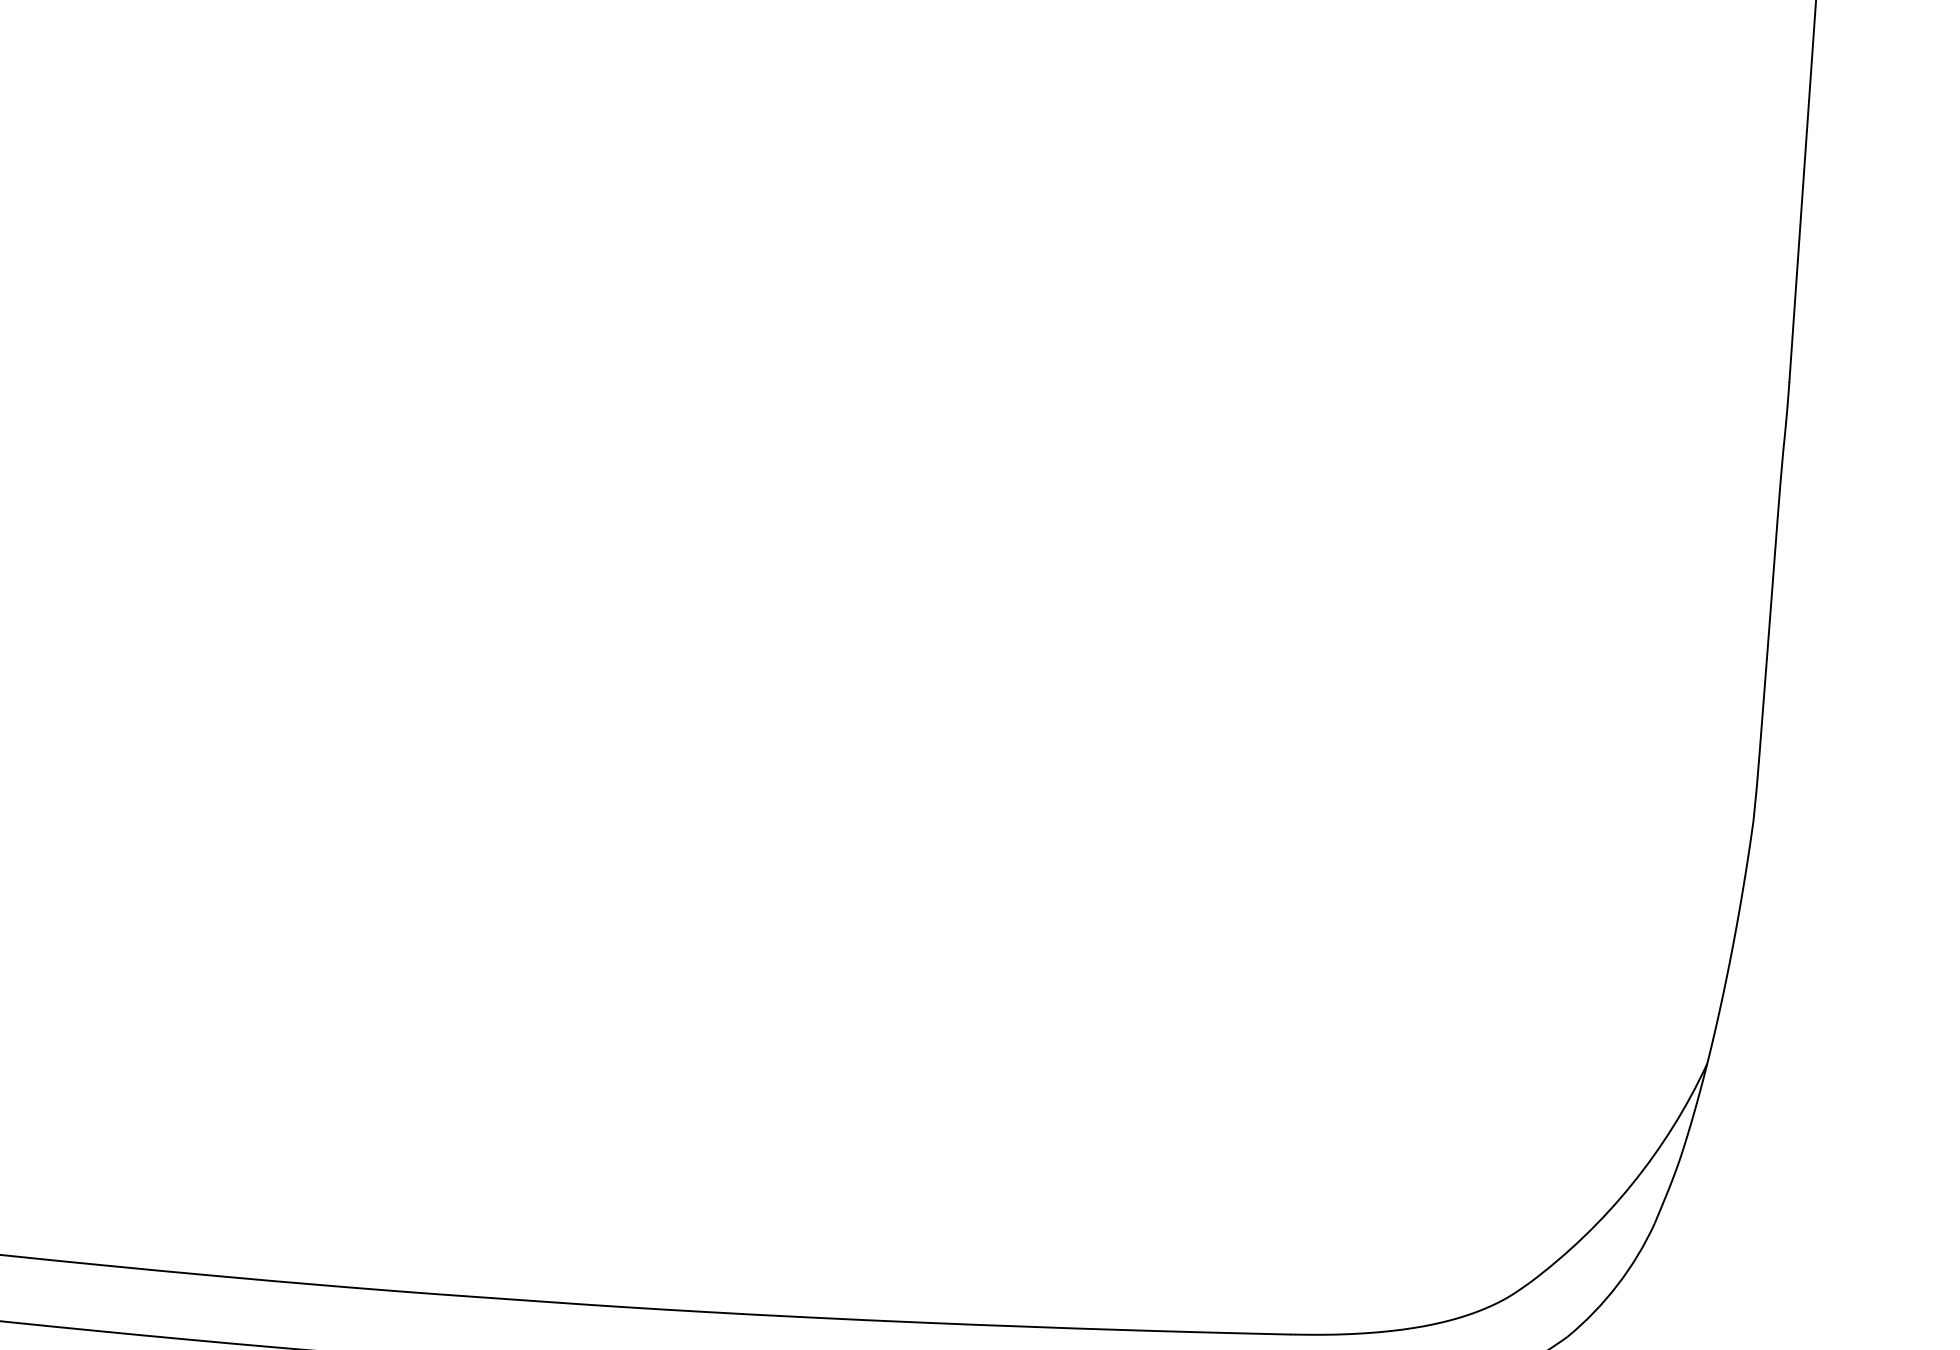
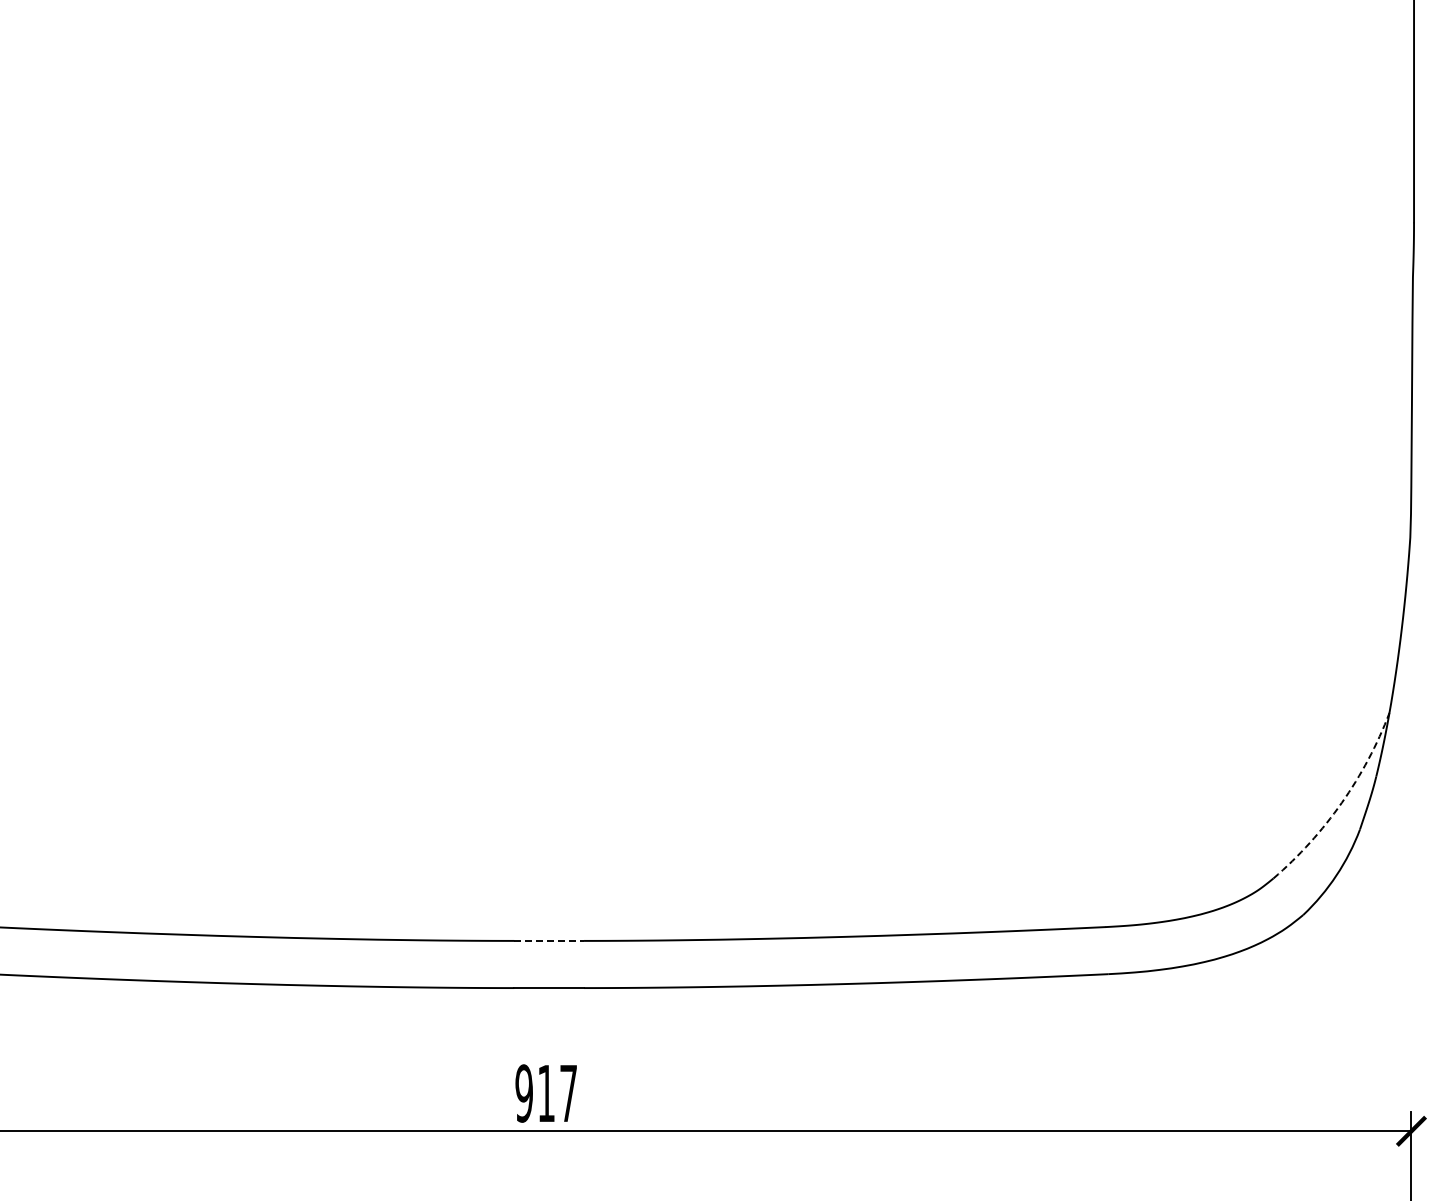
arc: (1631, 1183) -> (1341, 802), solid -> dashed
line: (513, 1299) -> (549, 940), solid -> dashed

